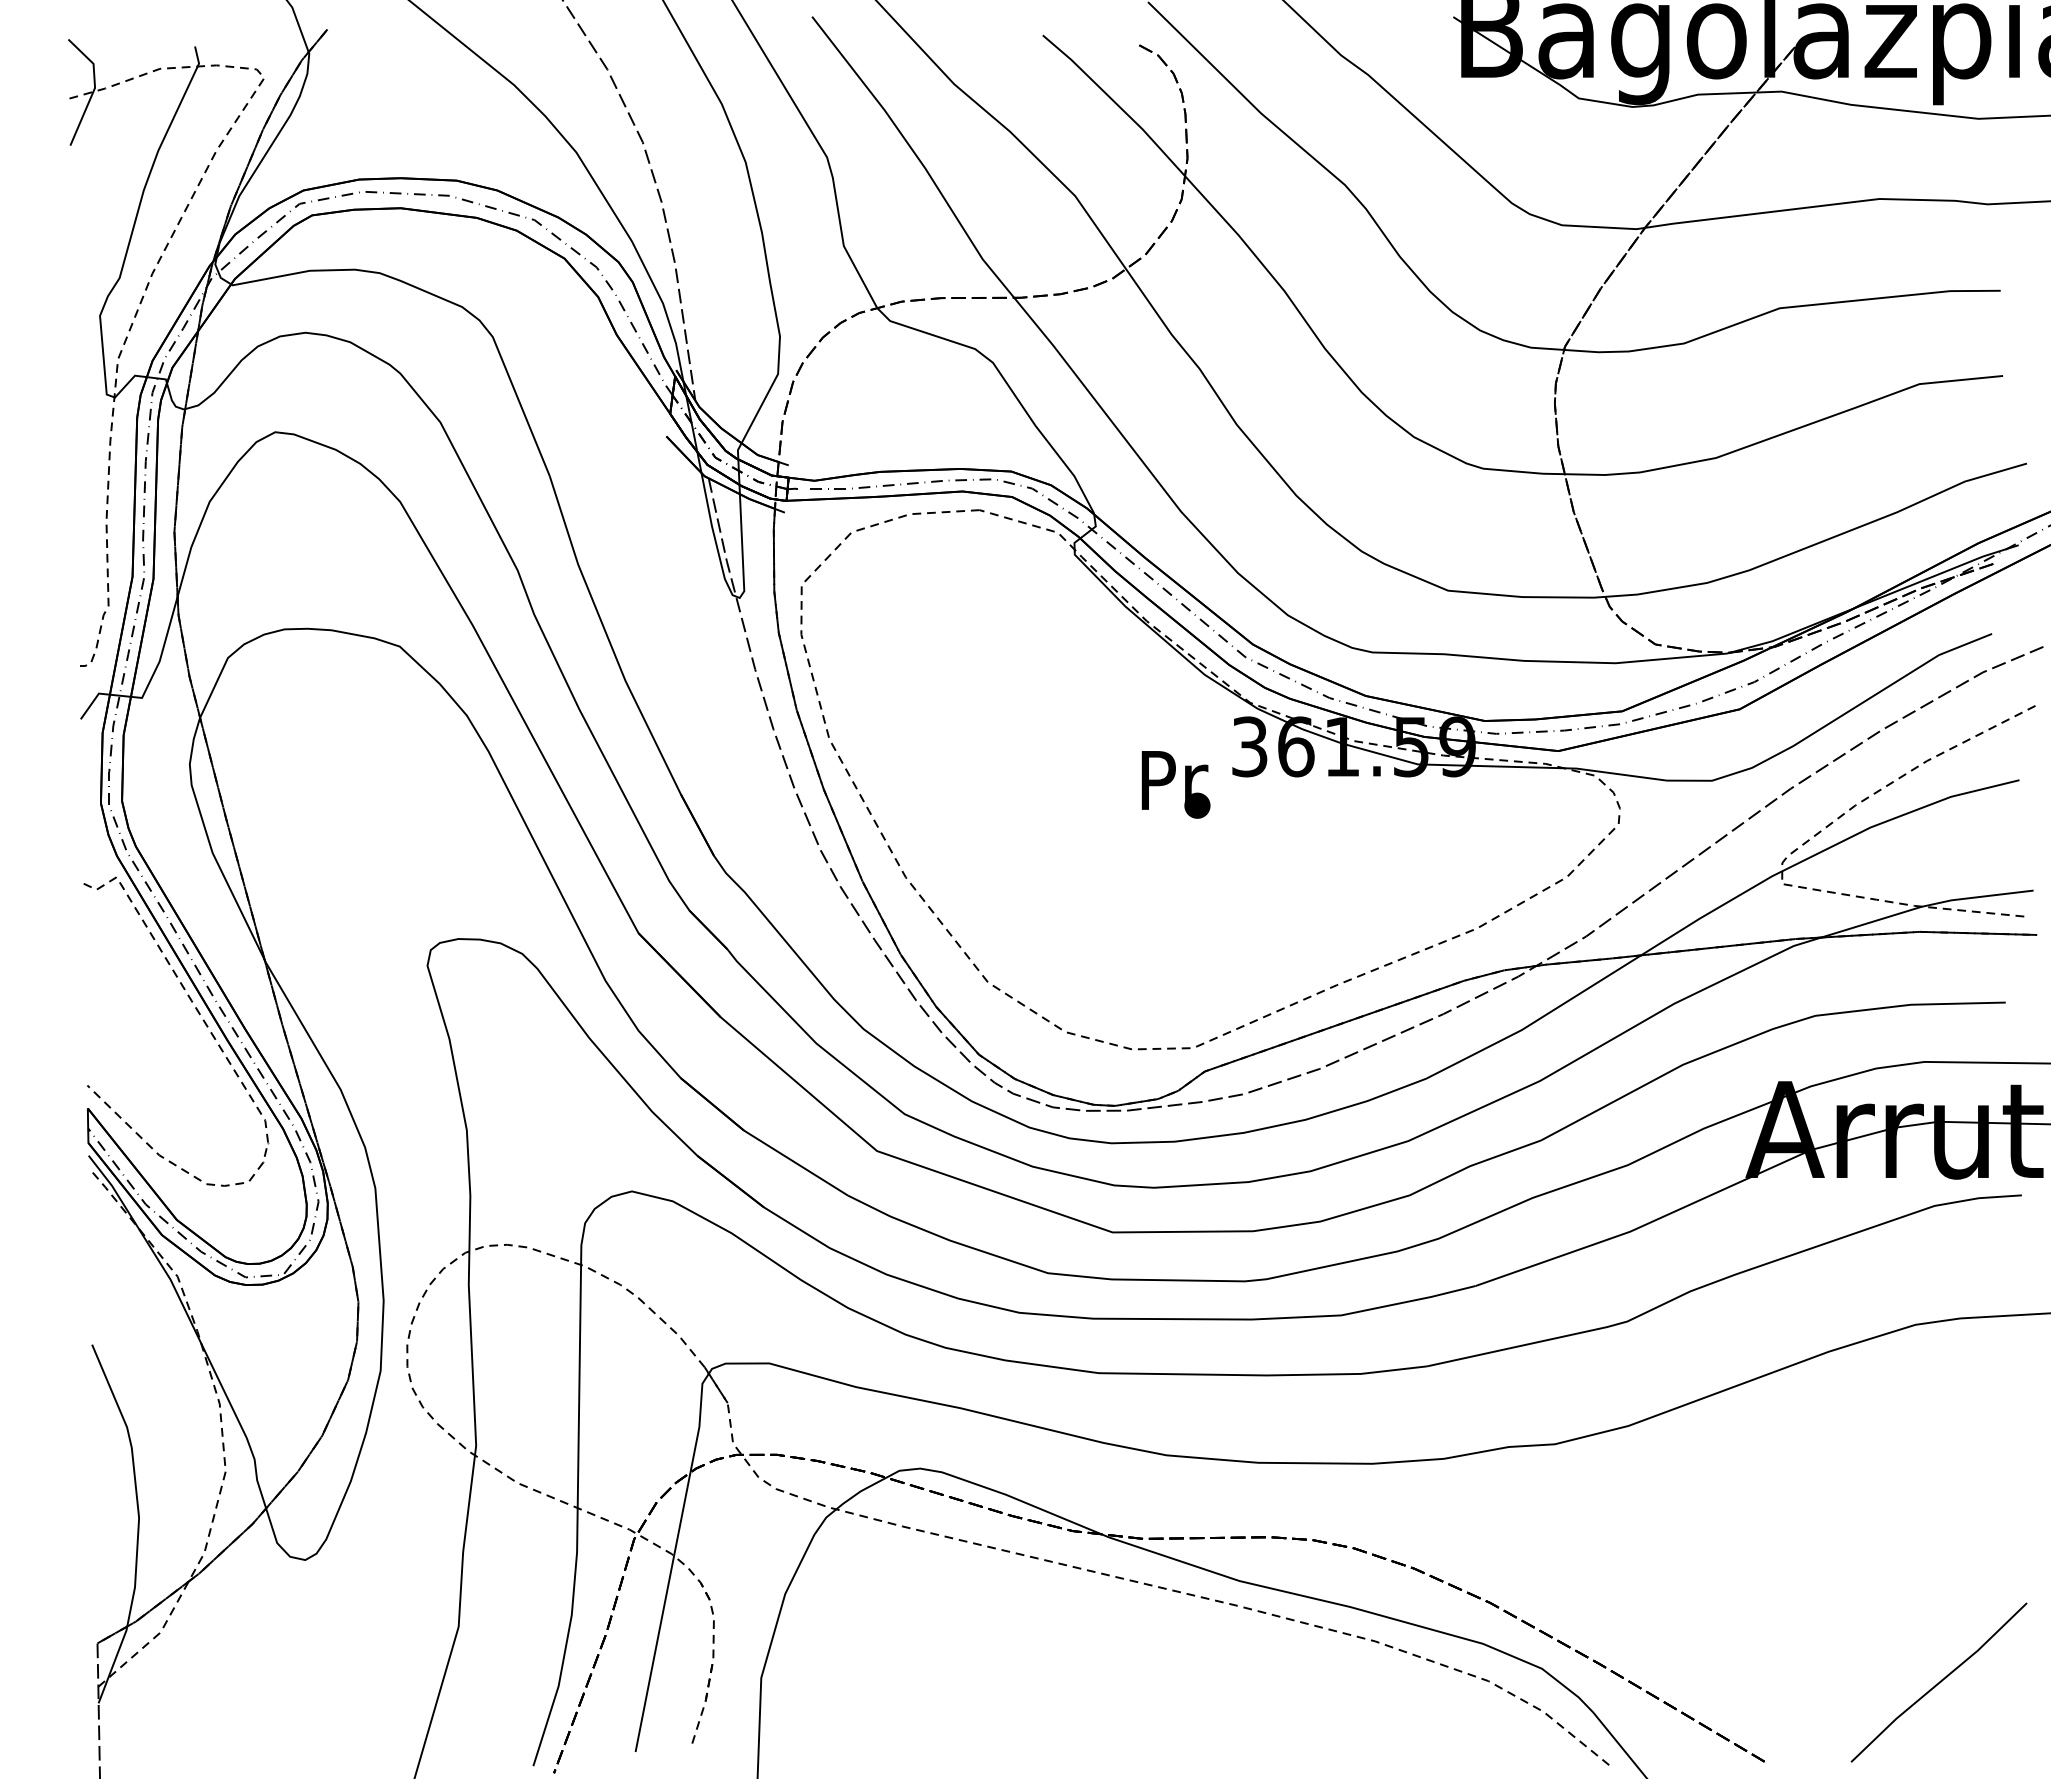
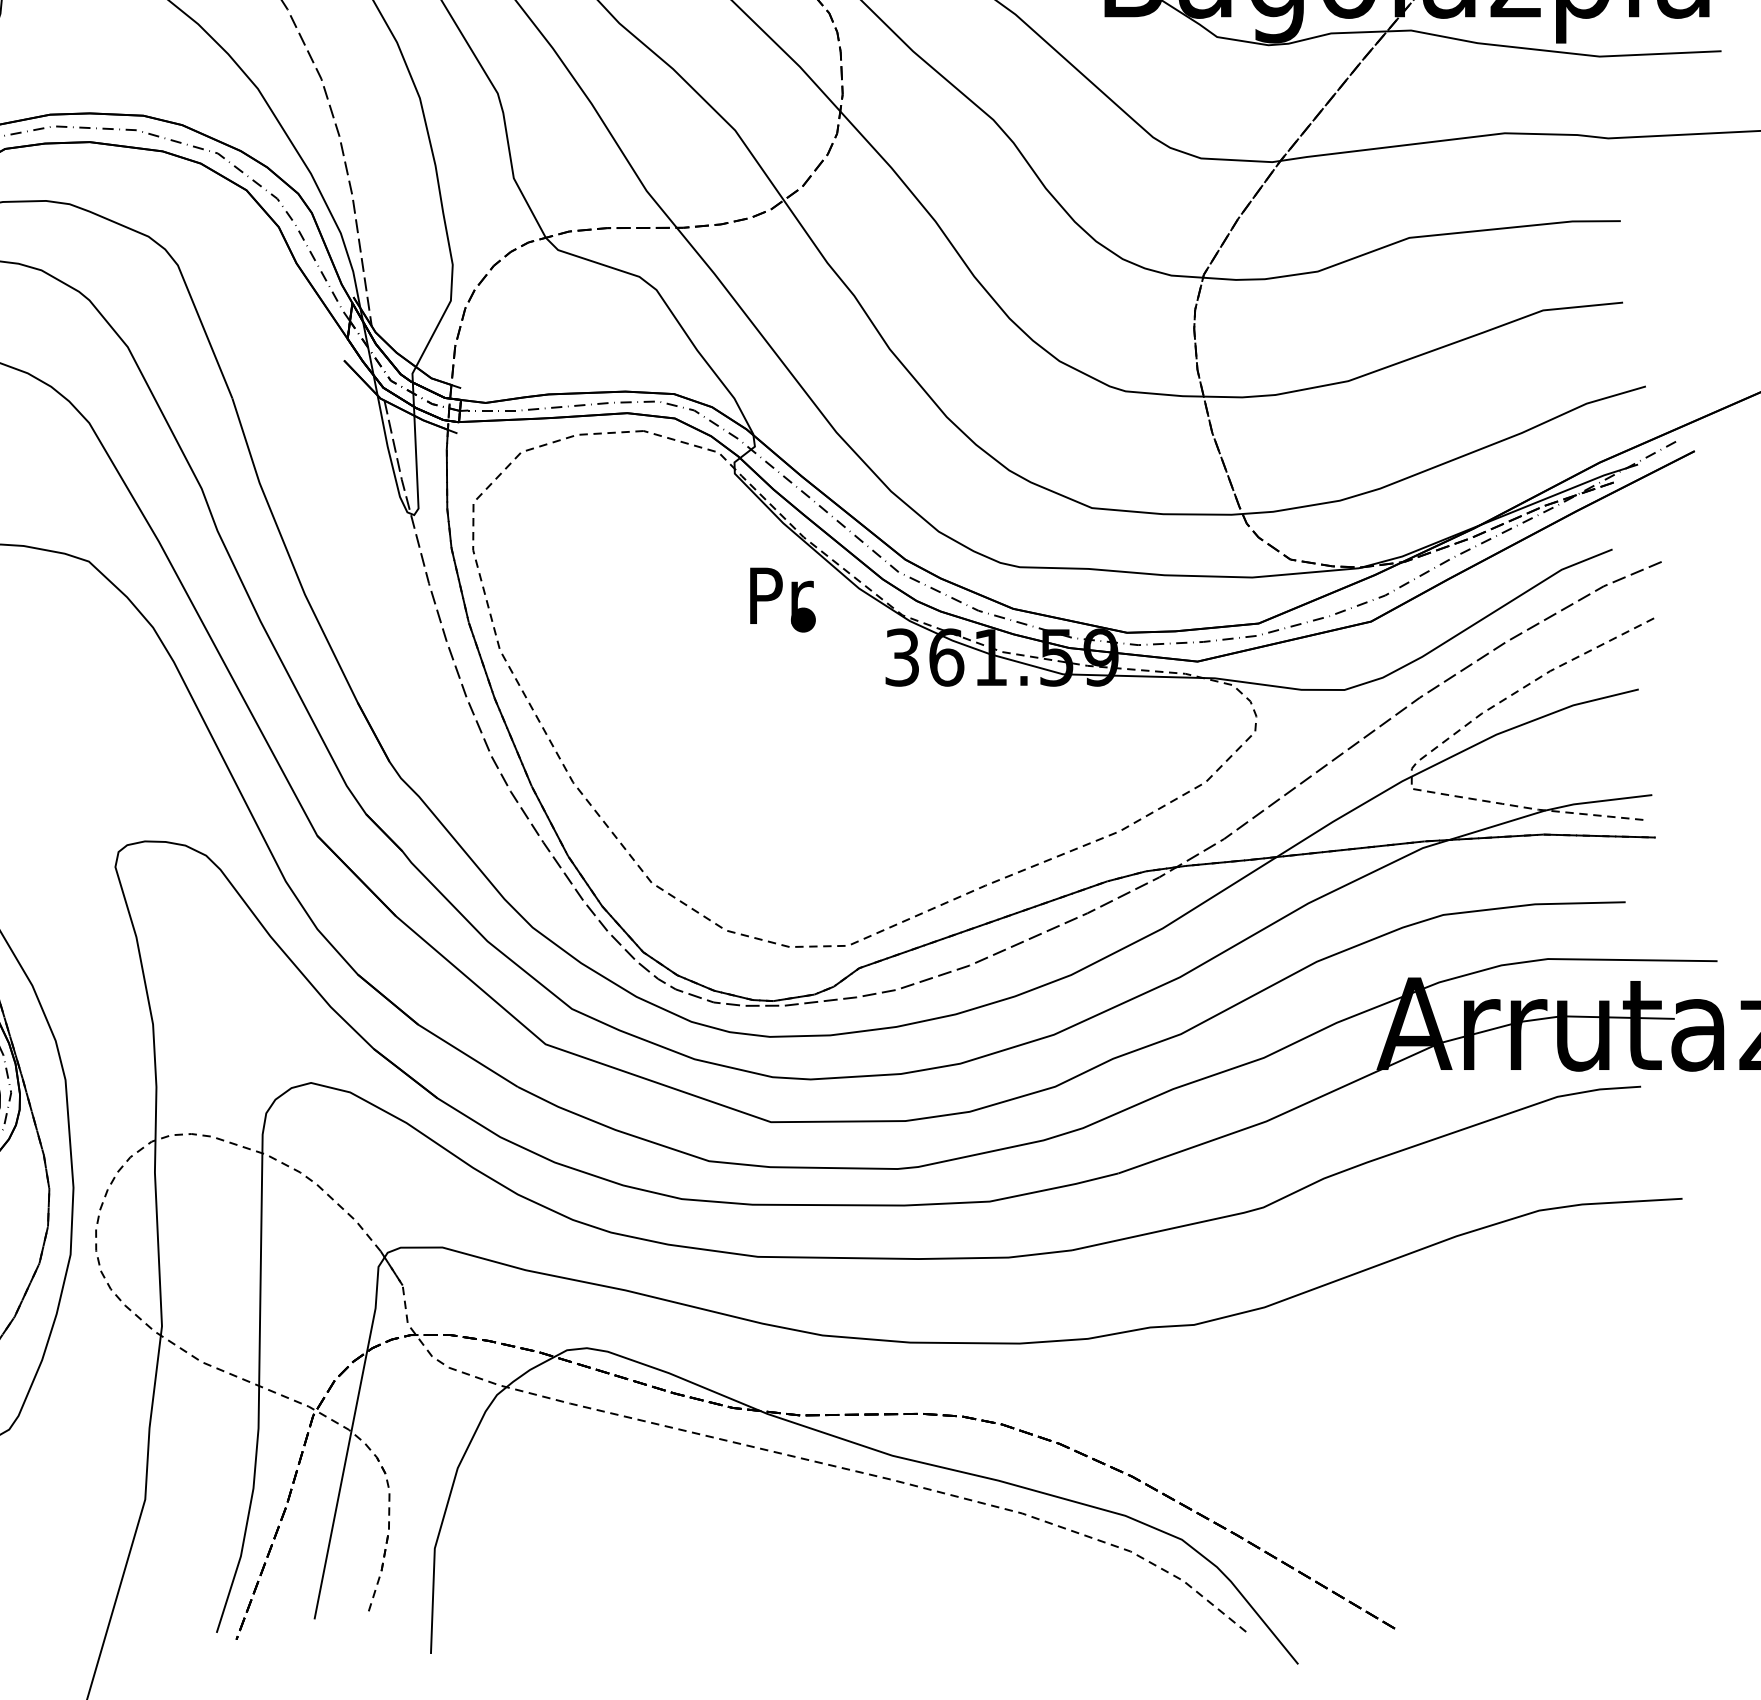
text: (1175, 784) -> (782, 599), moved
line: (1938, 1682) -> (1561, 1552), removed

